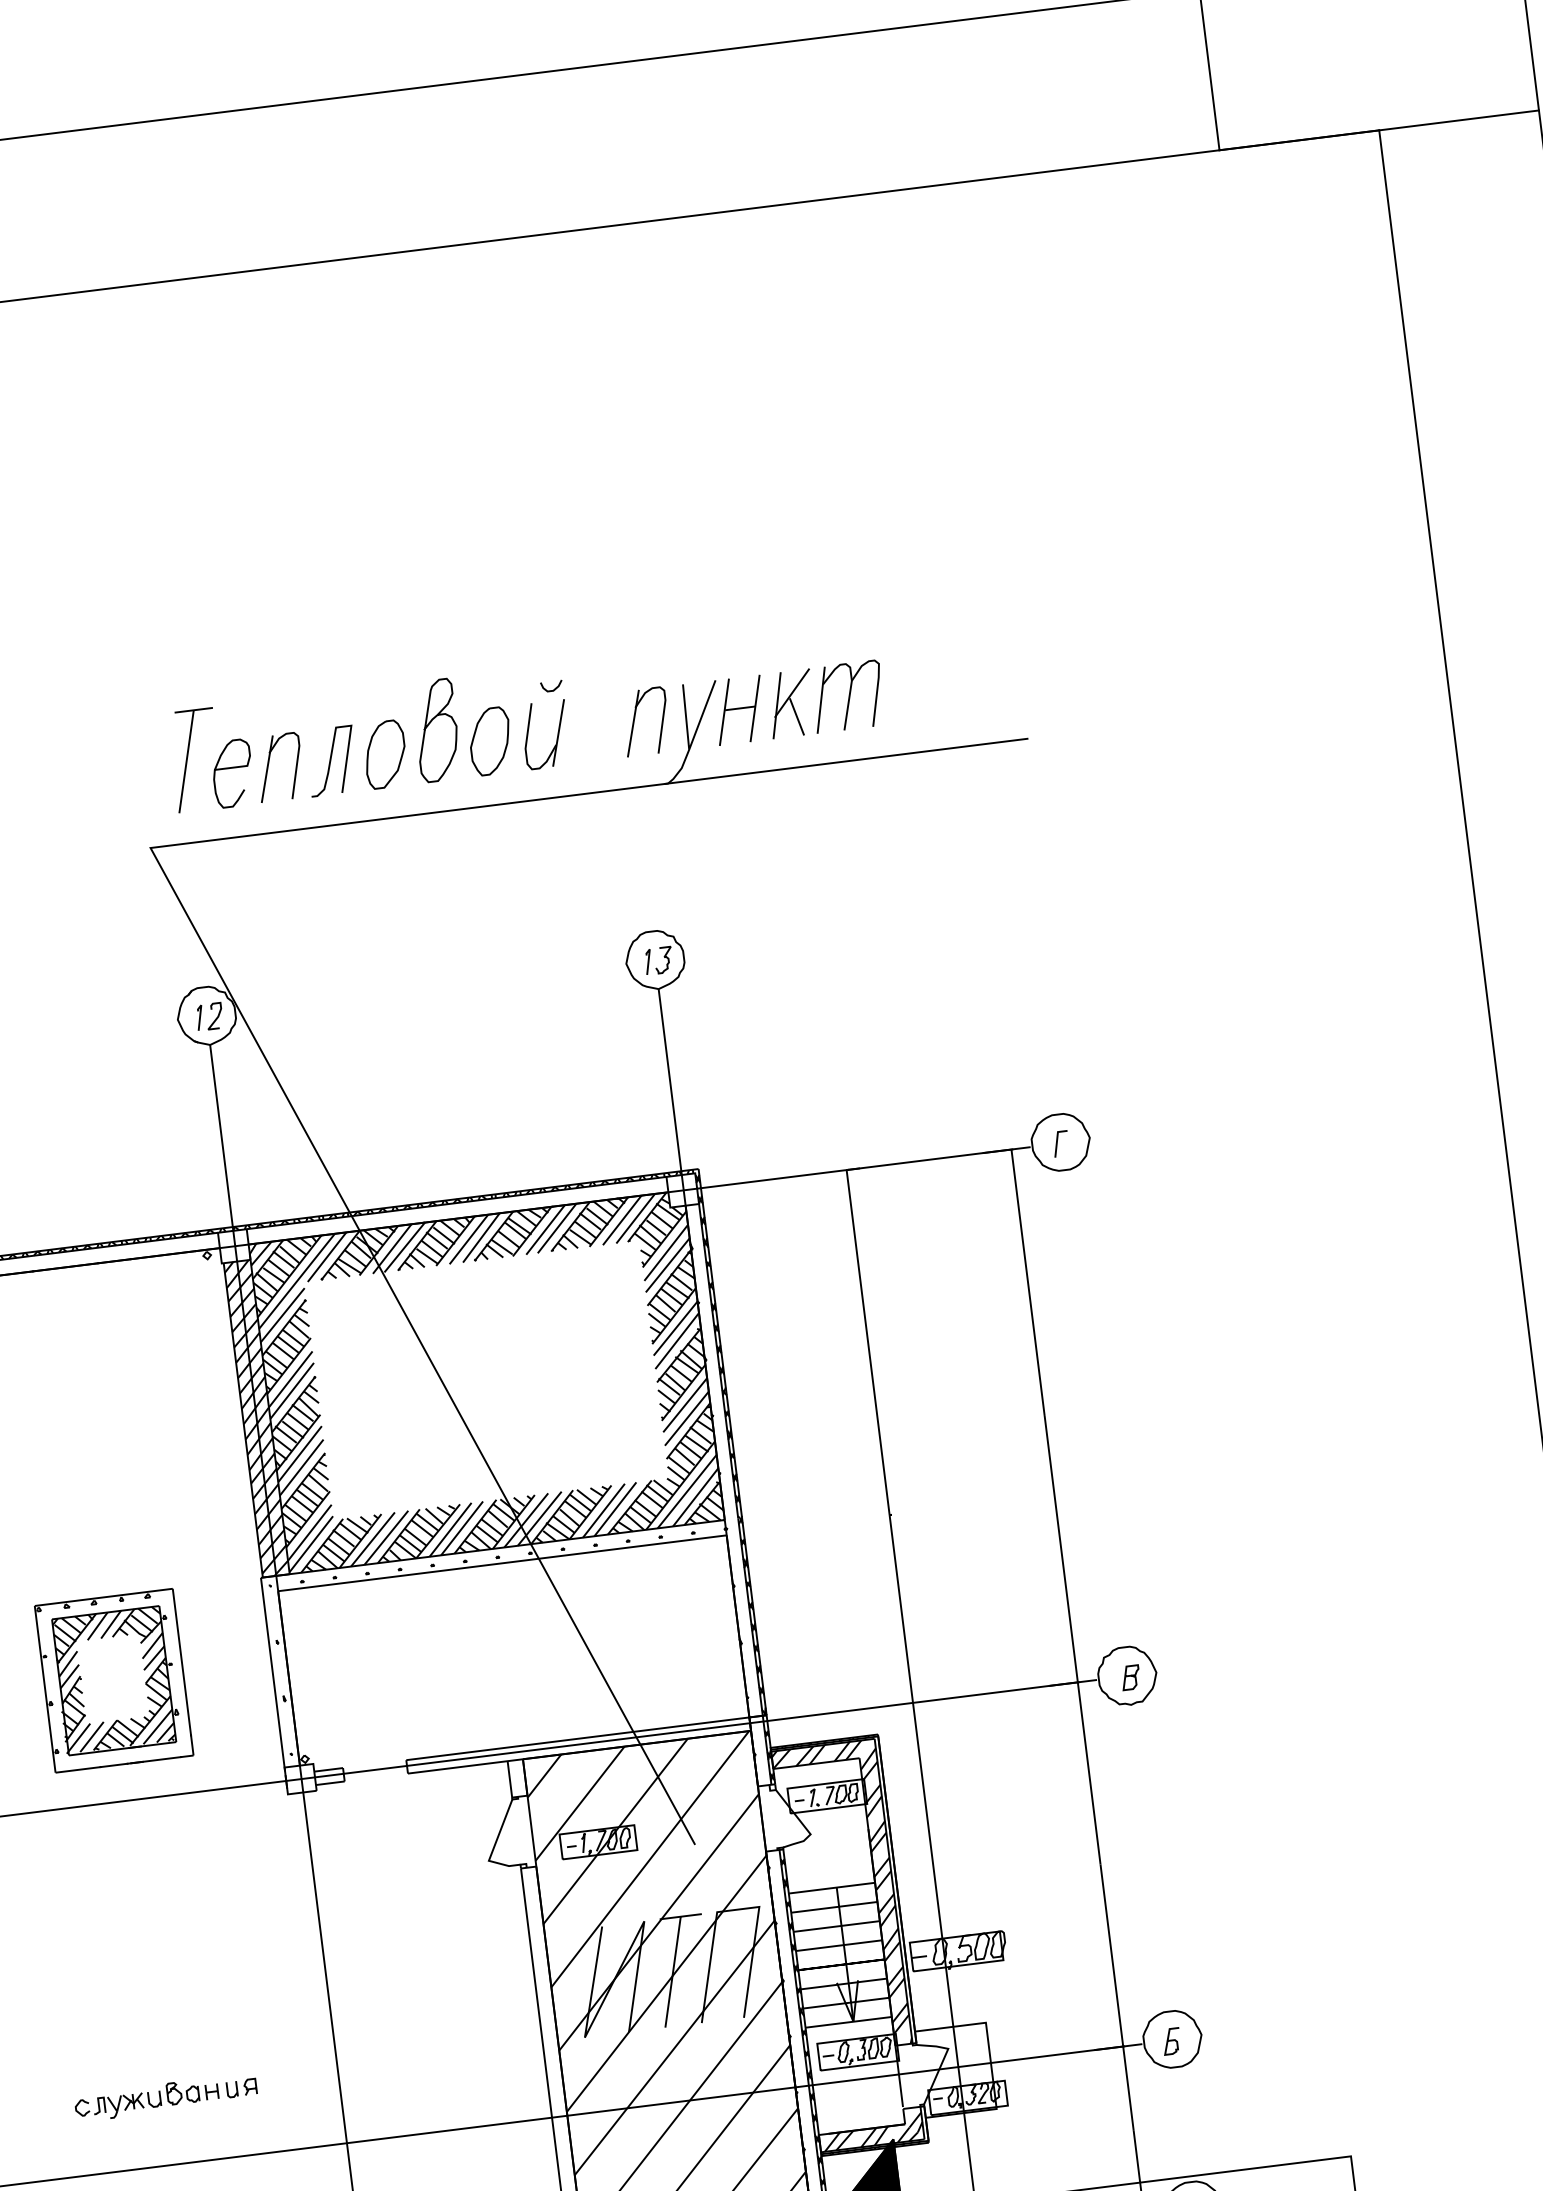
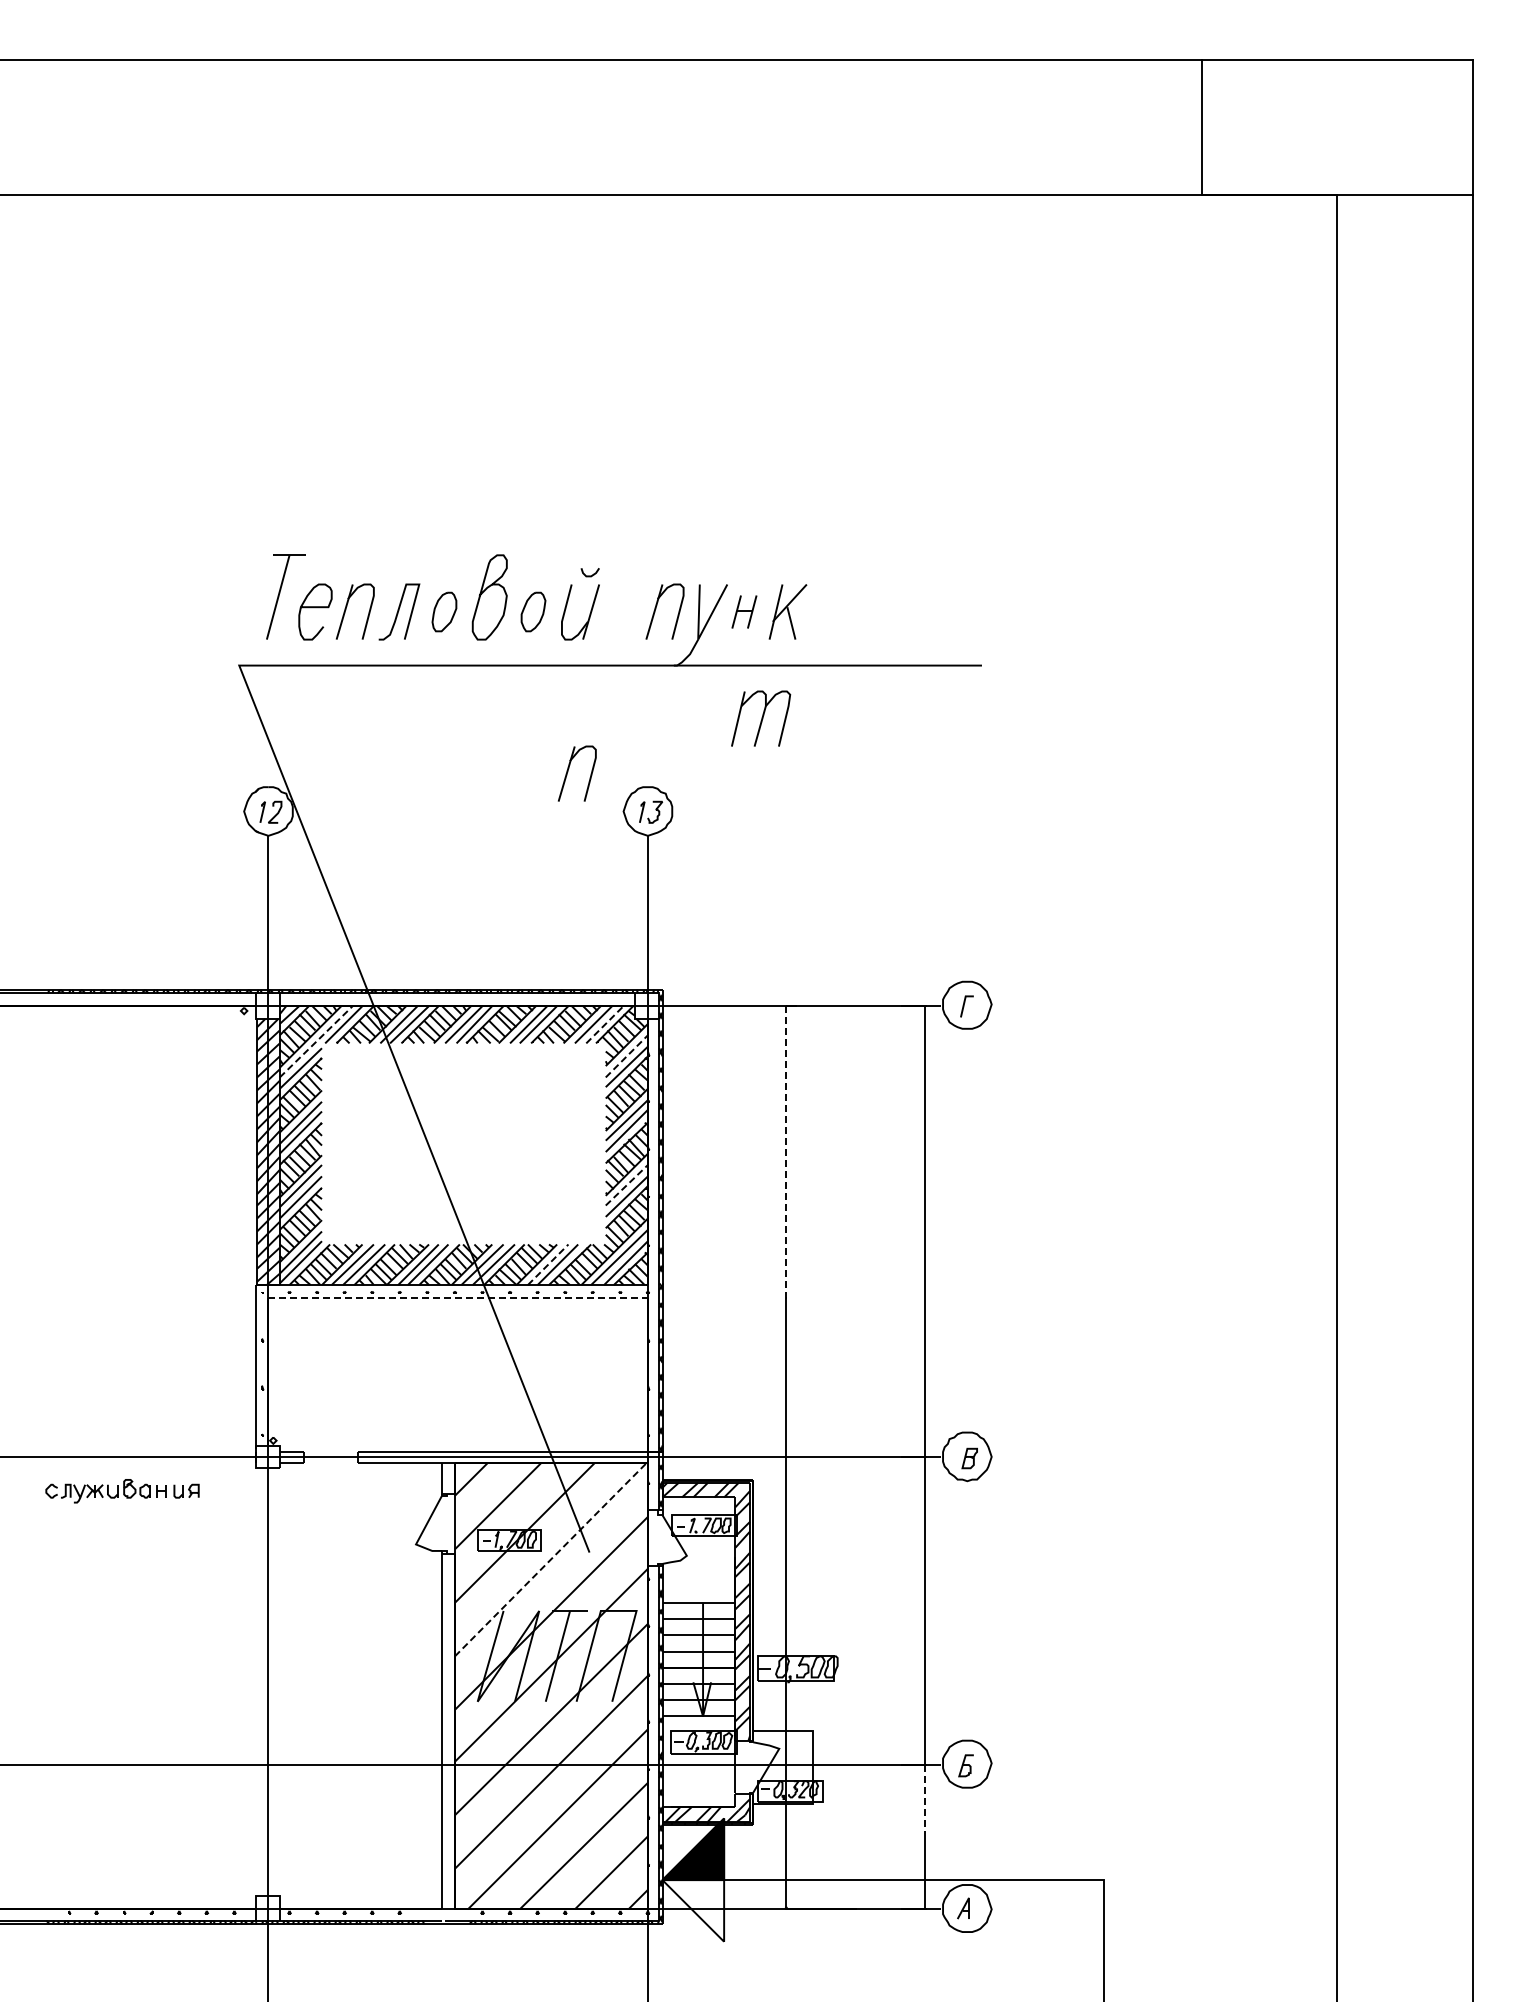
part: (848, 696) -> (761, 718), moved
part: (739, 709) -> (744, 611), size x0.6
part: (490, 740) -> (533, 611), size x0.7
part: (385, 753) -> (444, 611), size x0.7
part: (555, 925) -> (568, 772), added
line: (636, 1218) -> (605, 1024), solid -> dashed
line: (665, 1253) -> (626, 1056), solid -> dashed
line: (297, 1280) -> (316, 1041), solid -> dashed
line: (867, 1343) -> (785, 1152), solid -> dashed
line: (685, 1404) -> (627, 1184), solid -> dashed
line: (604, 1510) -> (548, 1264), solid -> dashed
line: (502, 1562) -> (458, 1297), solid -> dashed
part: (114, 1680) -> (122, 1355), removed
line: (650, 1858) -> (550, 1559), solid -> dashed
line: (1128, 2088) -> (925, 1800), solid -> dashed
part: (166, 2097) -> (122, 1491), moved

